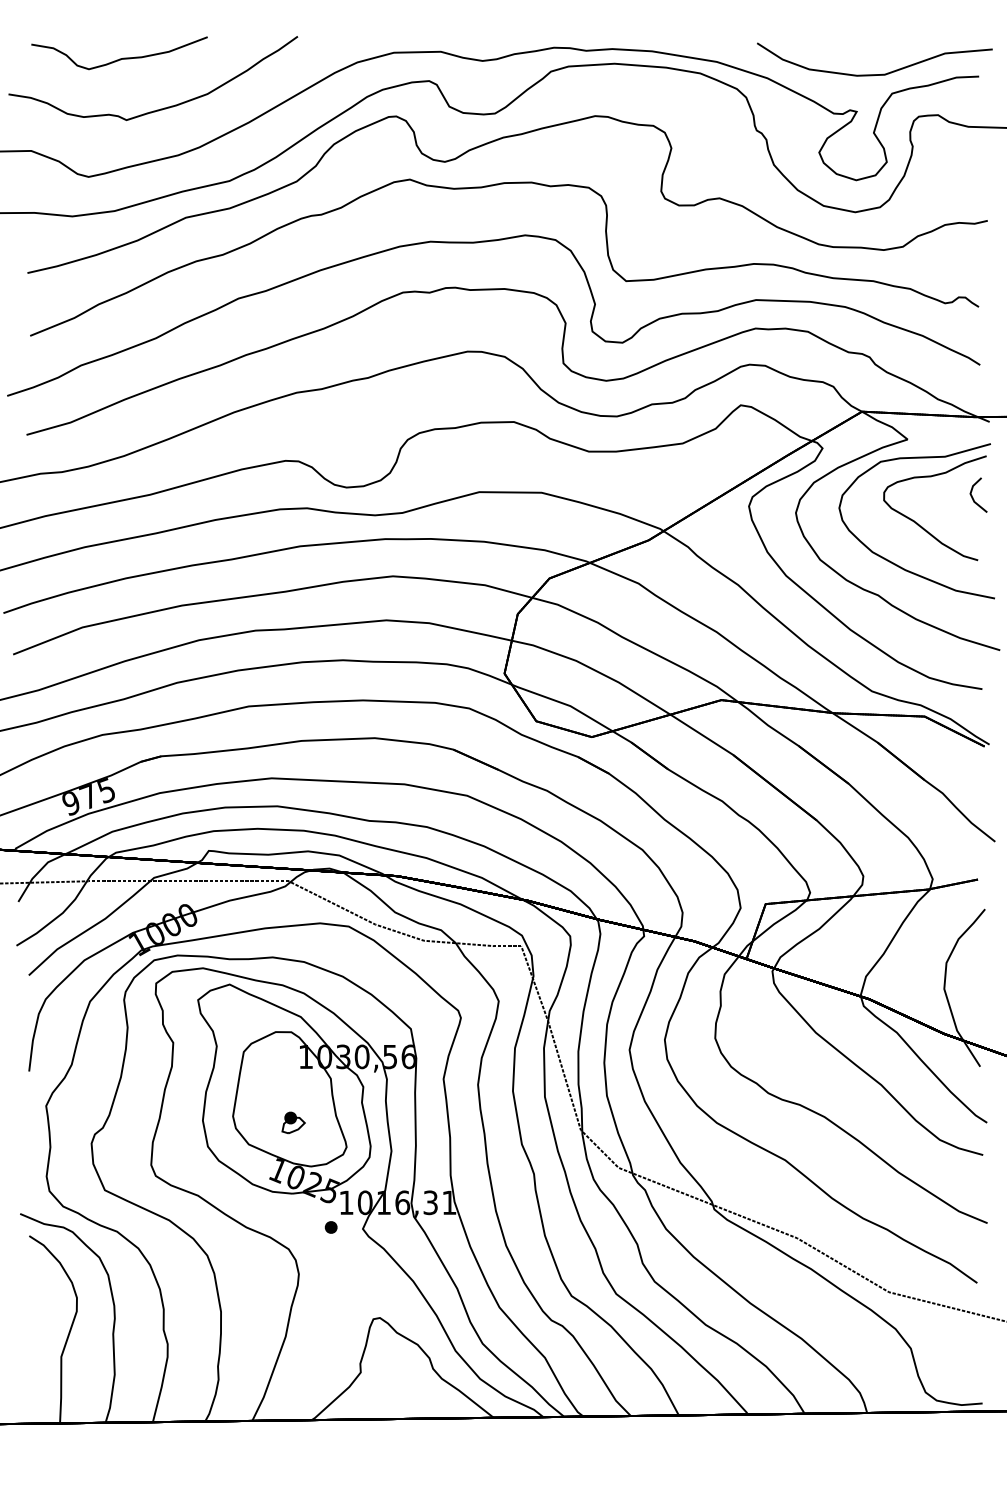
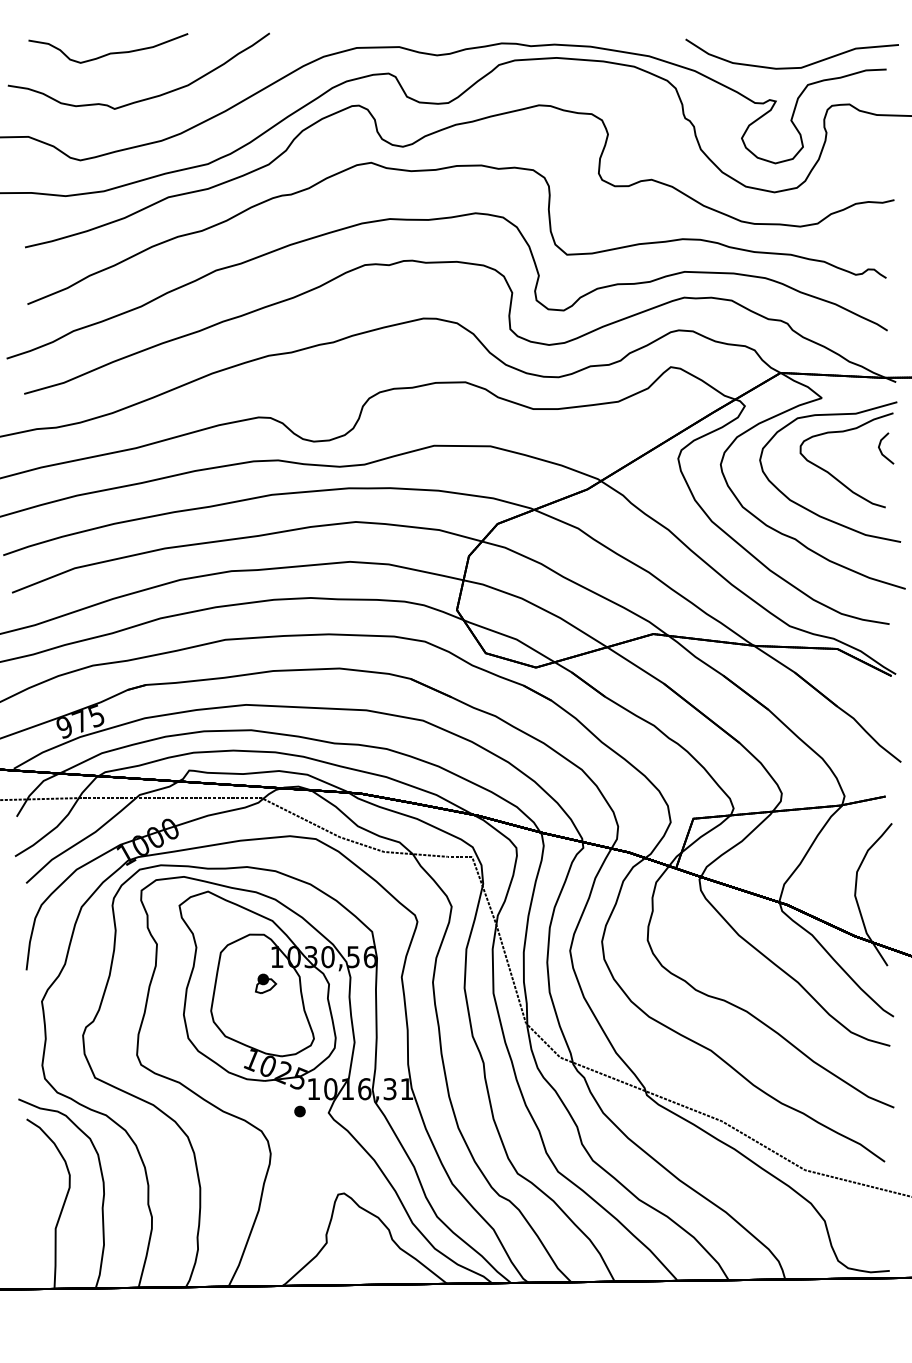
part: (294, 1122) -> (266, 983), moved

